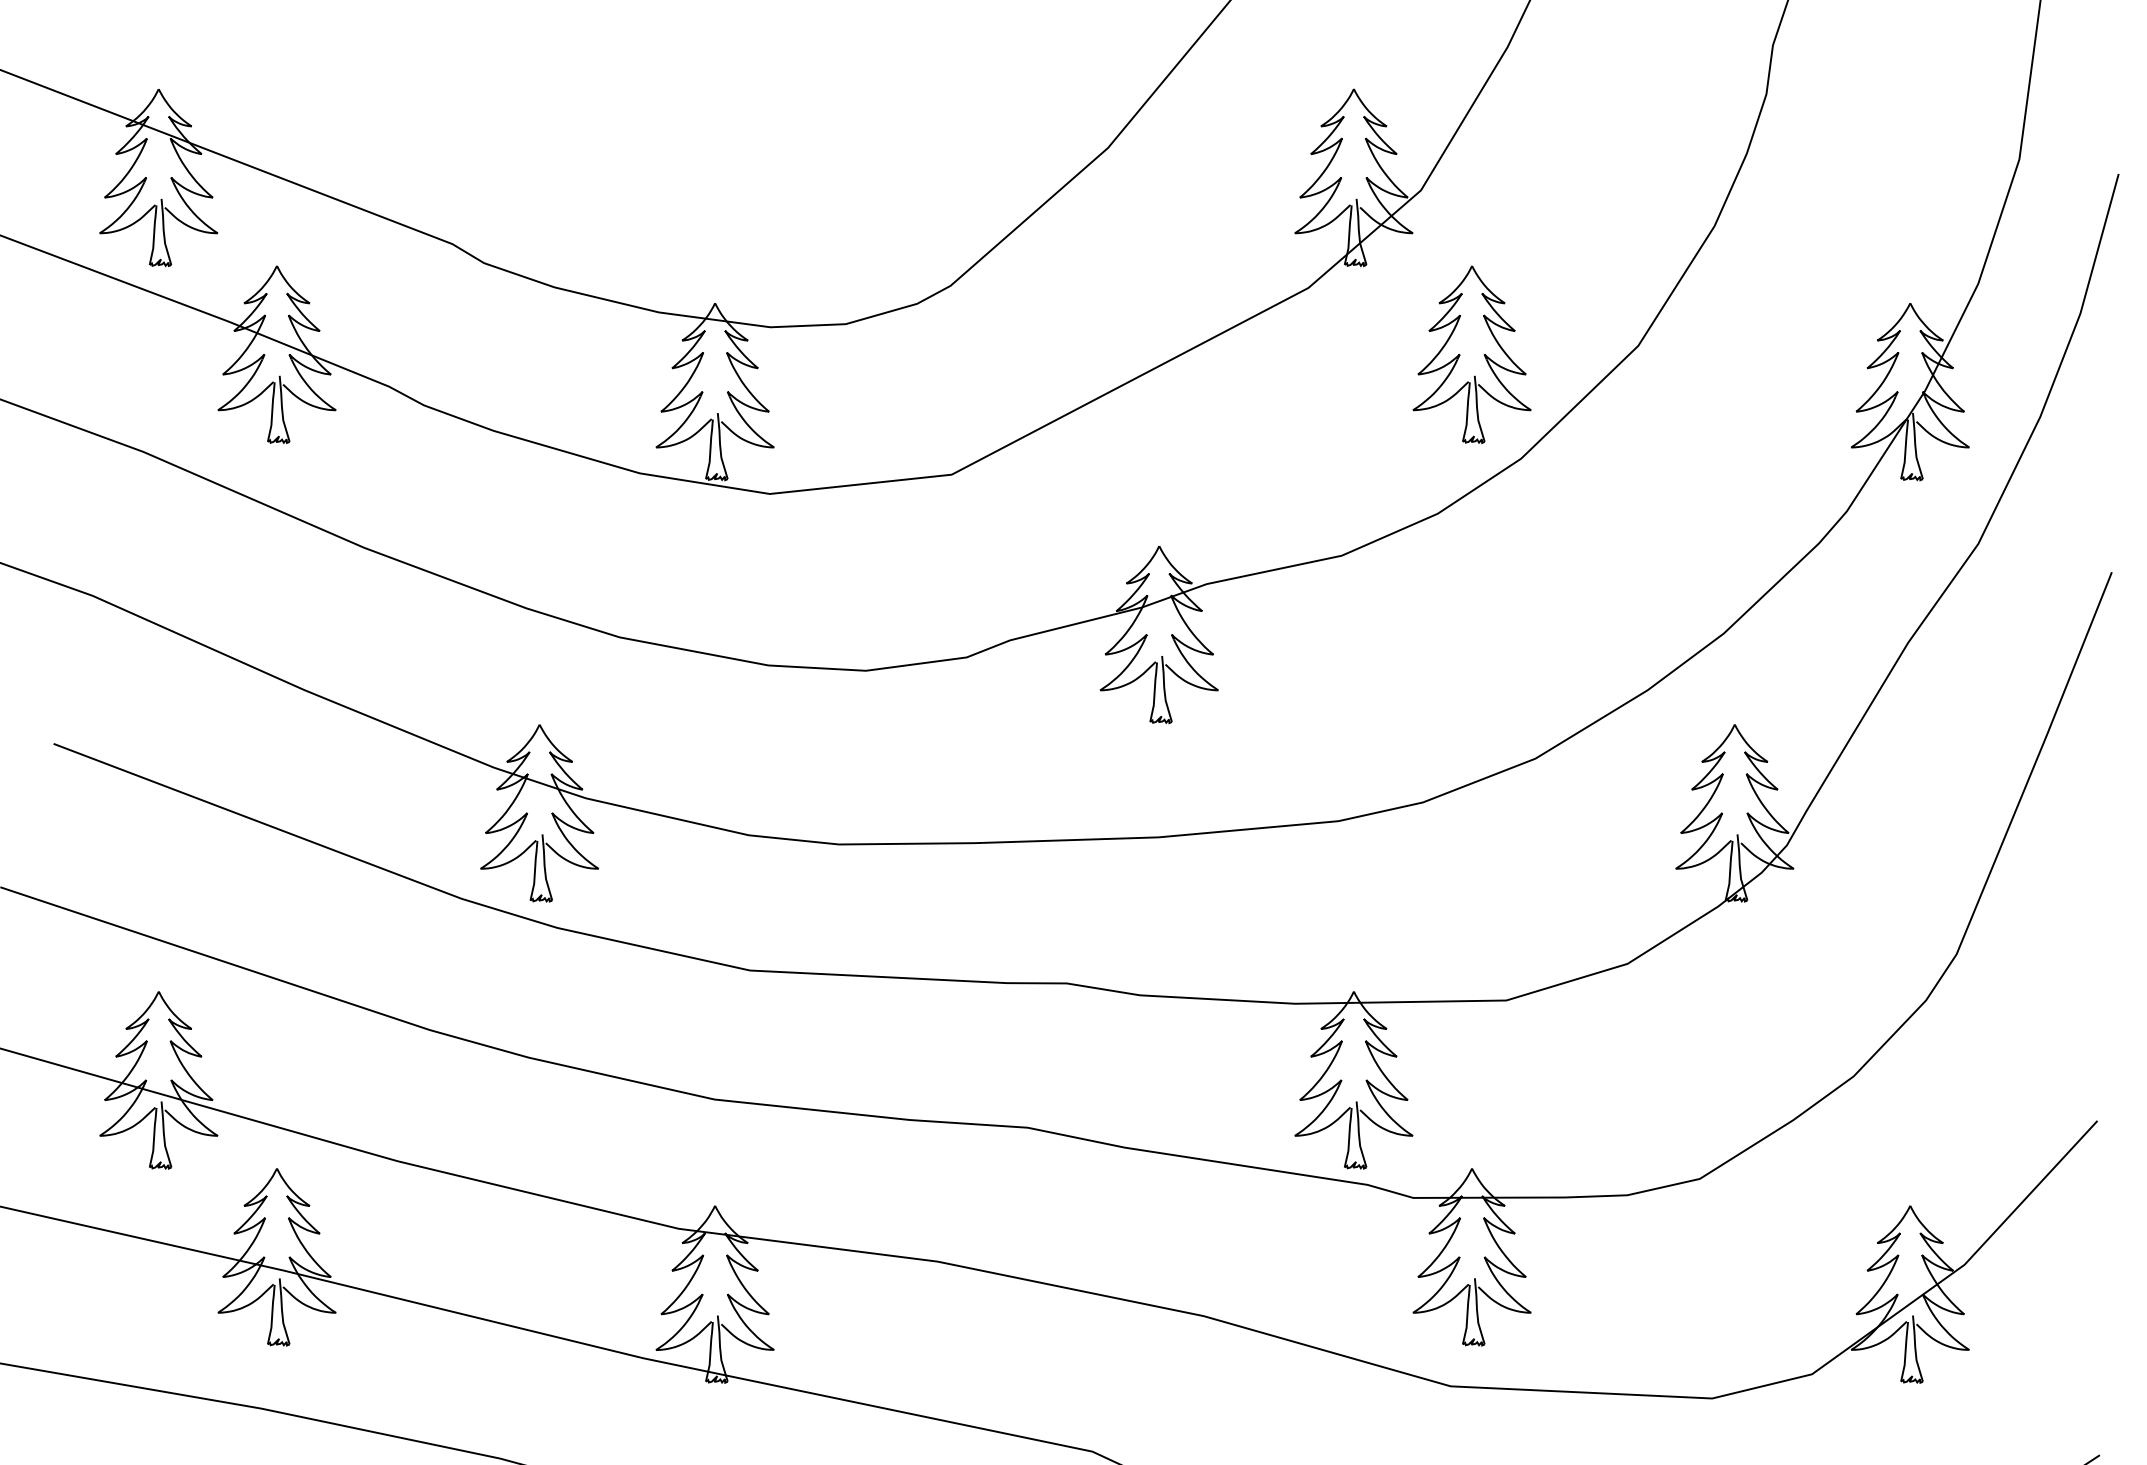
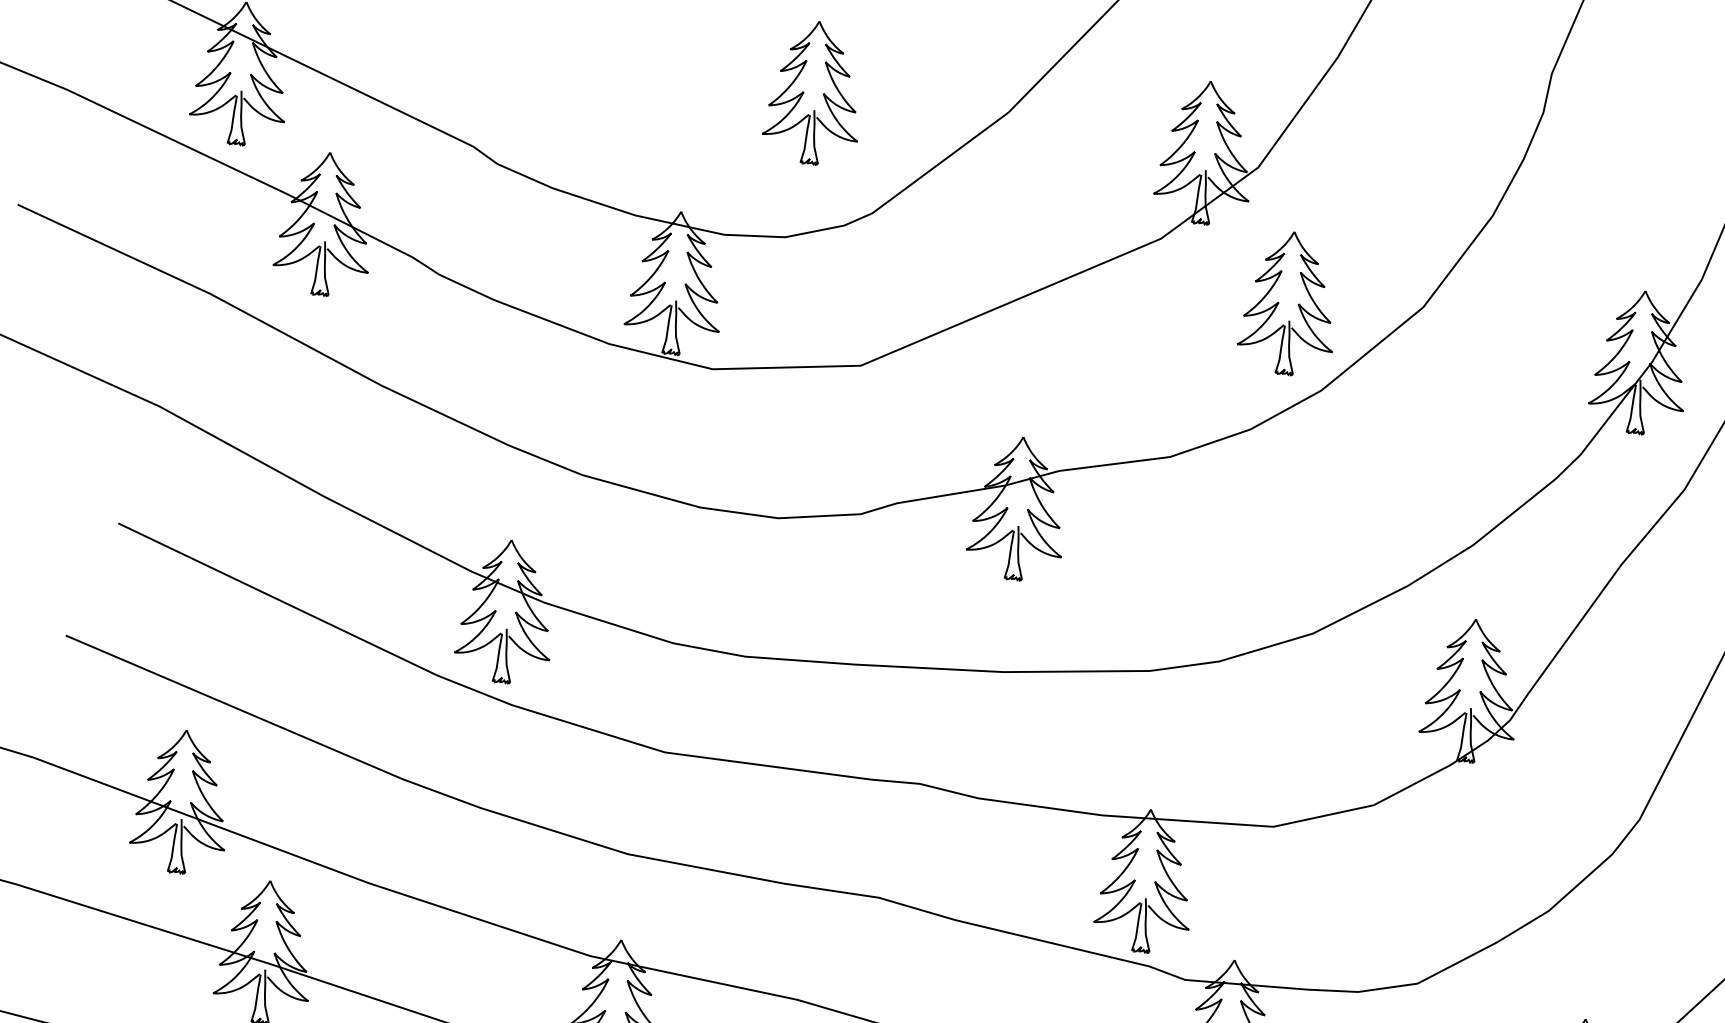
part: (854, 143) -> (804, 92), added

